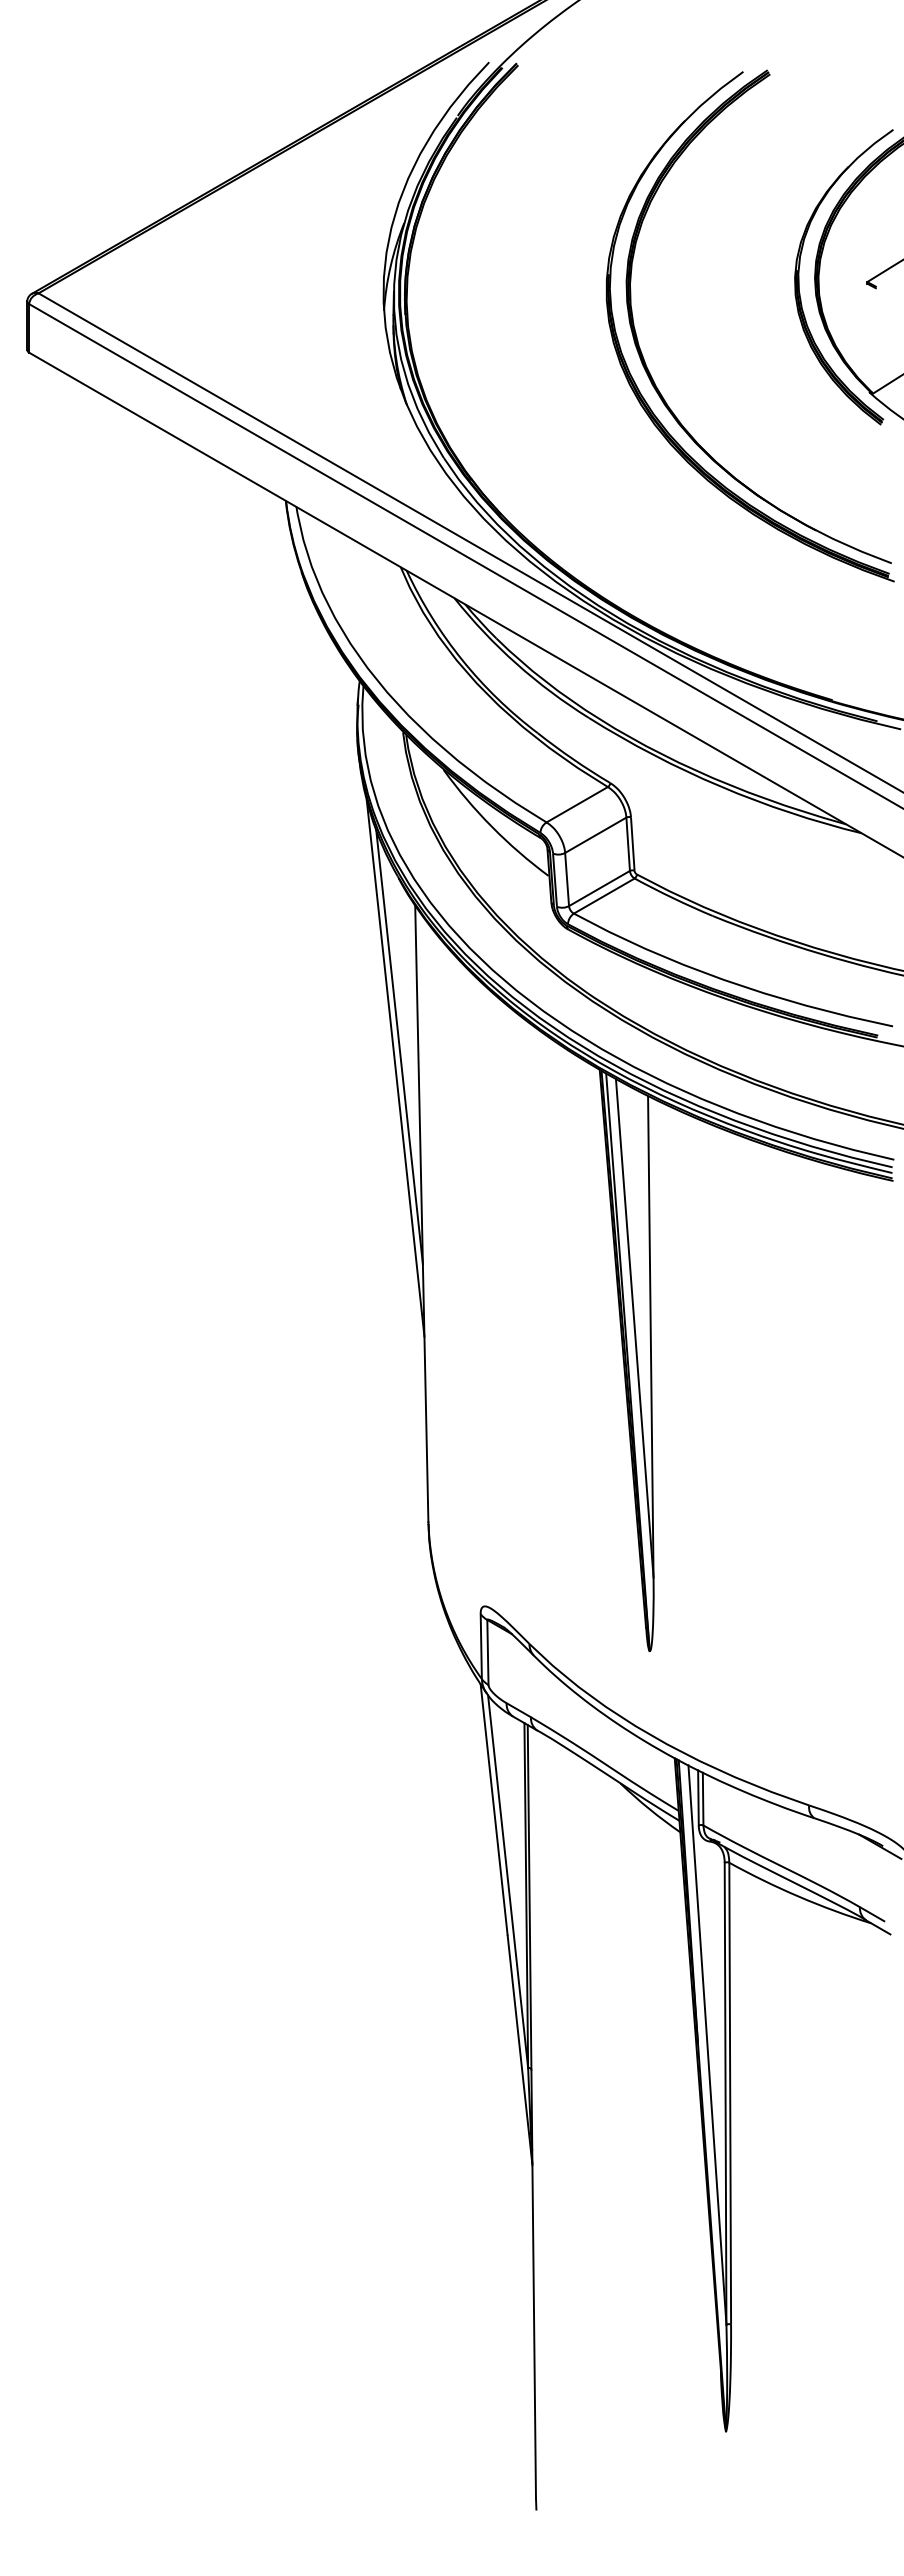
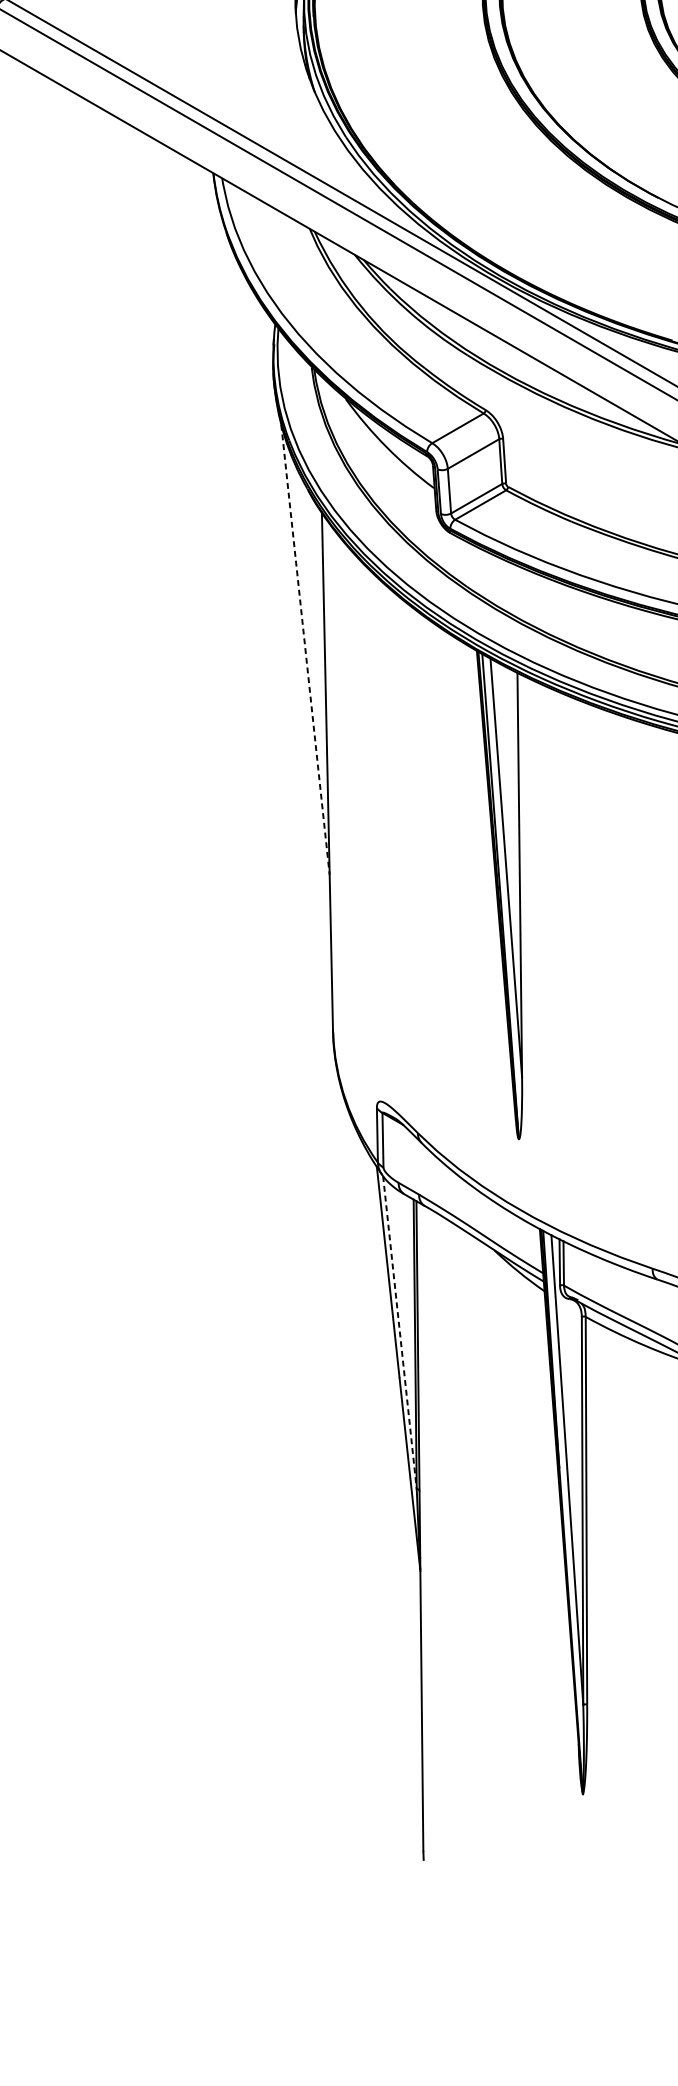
line: (399, 1047) -> (308, 632), removed
line: (395, 1068) -> (305, 649), solid -> dashed
line: (508, 1882) -> (400, 1333), solid -> dashed

